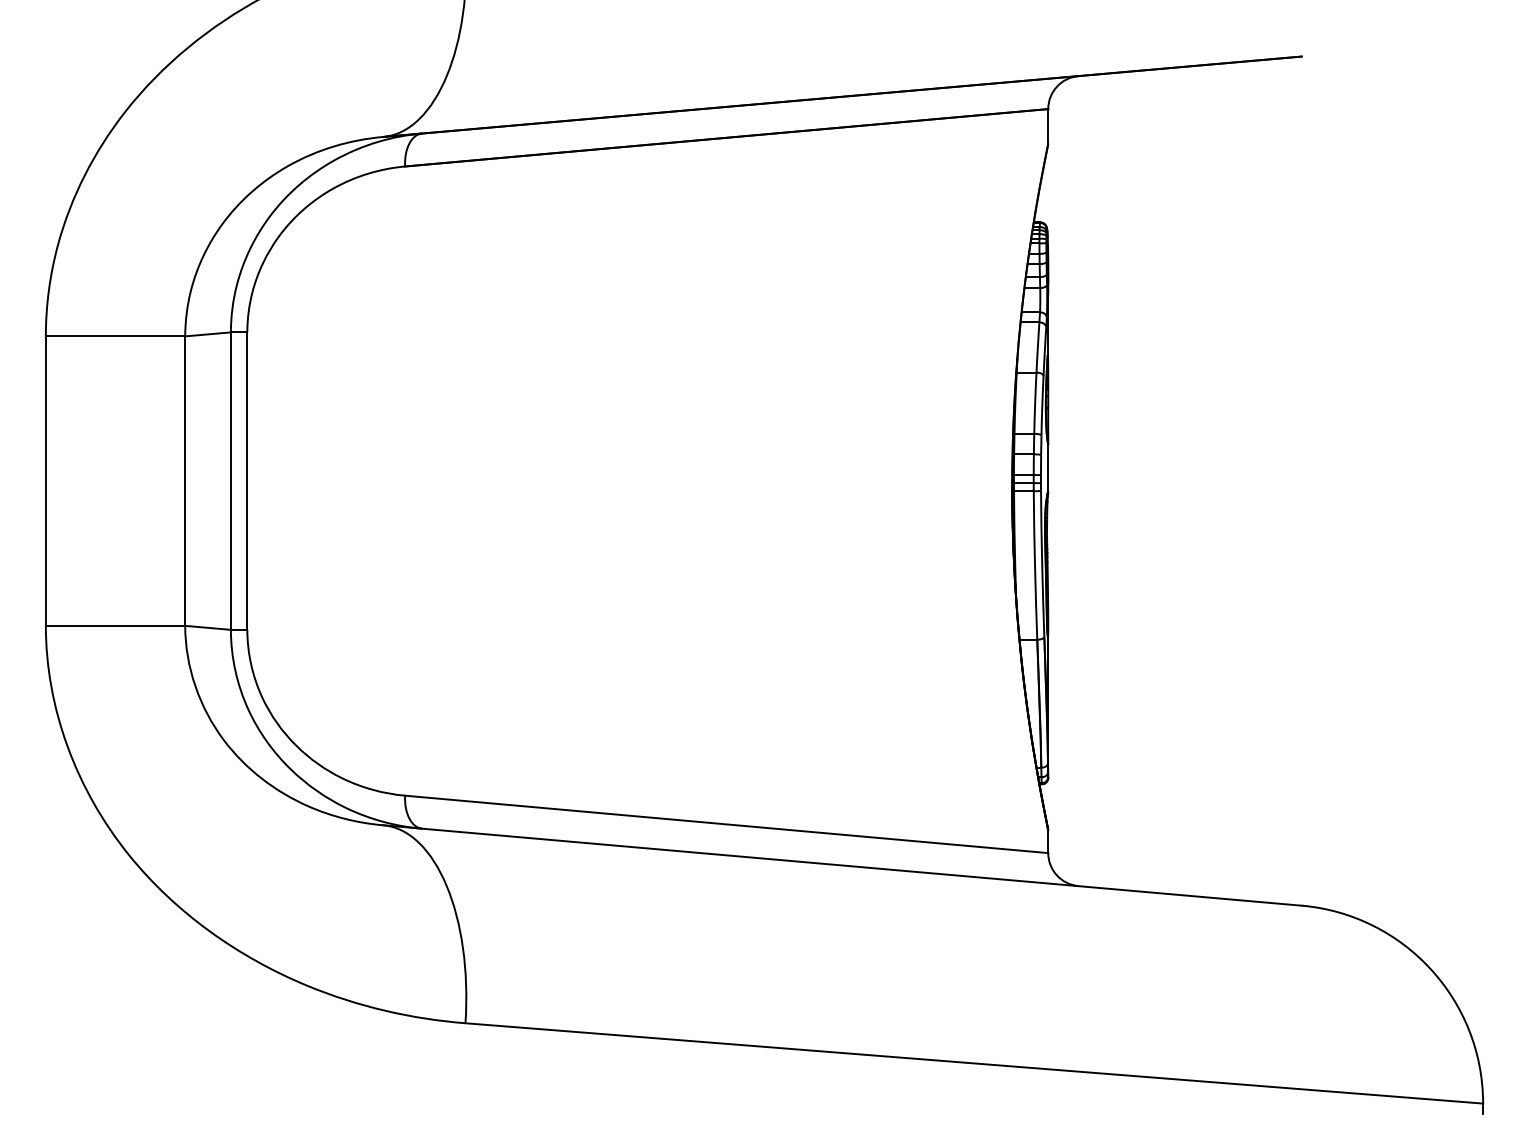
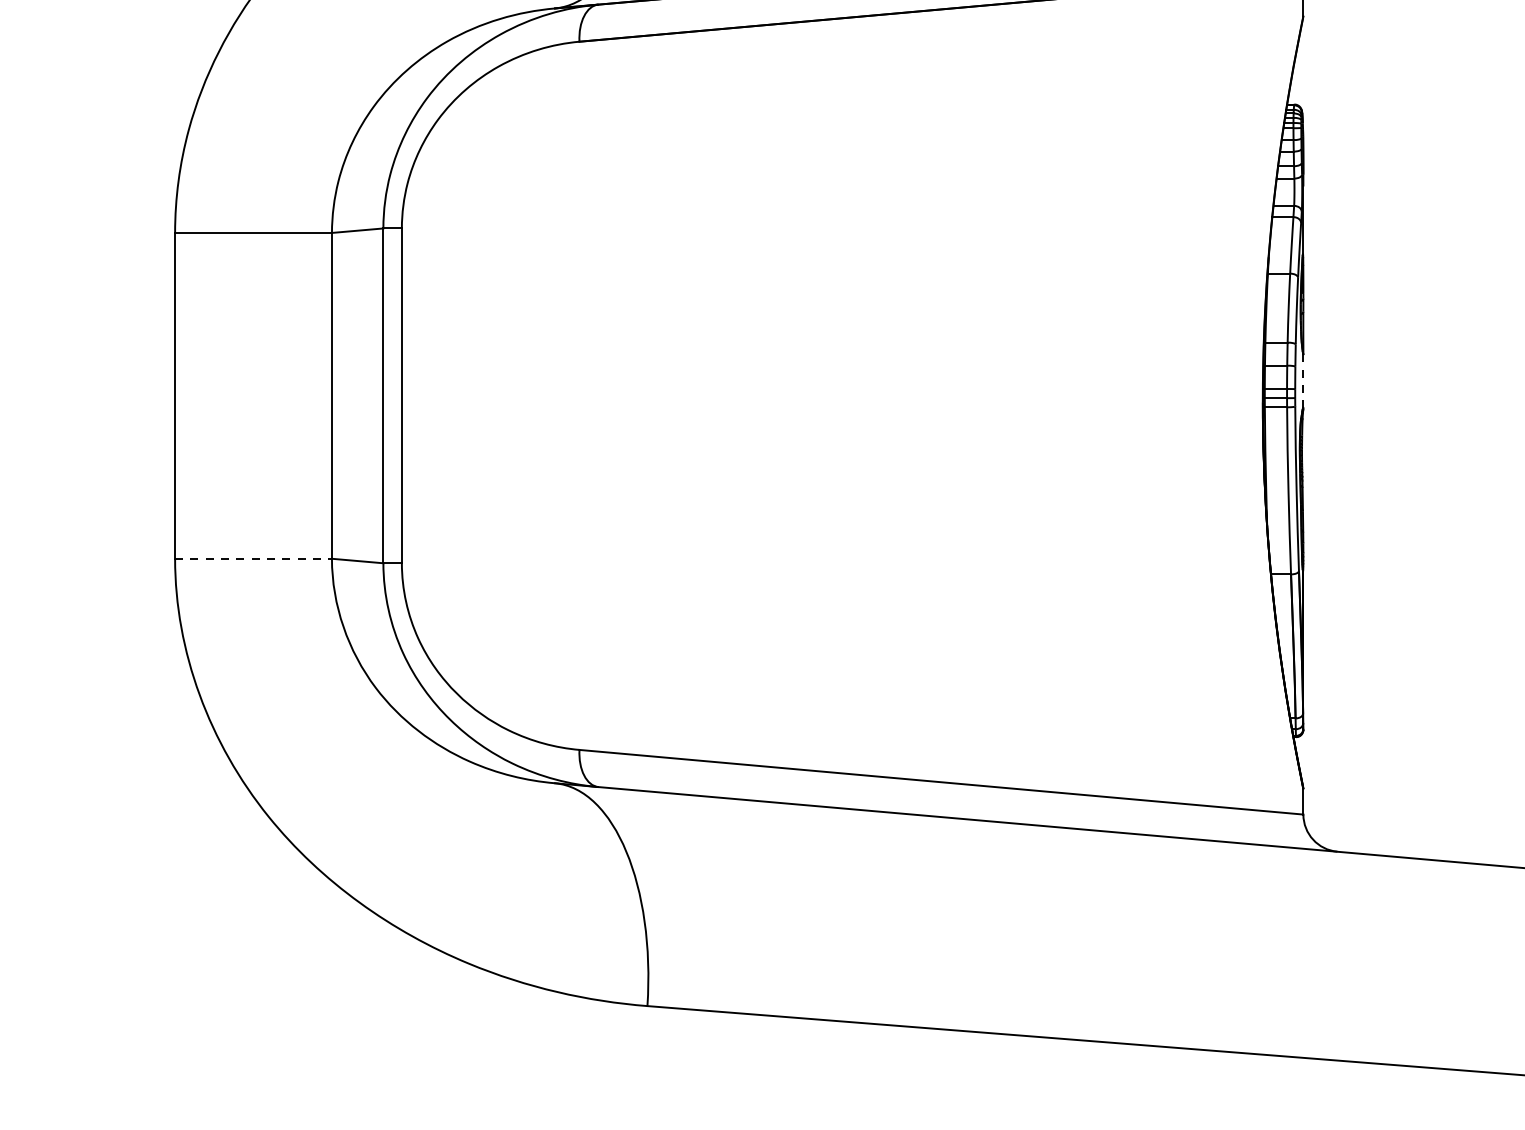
line: (1048, 467) -> (1303, 380), solid -> dashed
line: (115, 625) -> (253, 558), solid -> dashed

